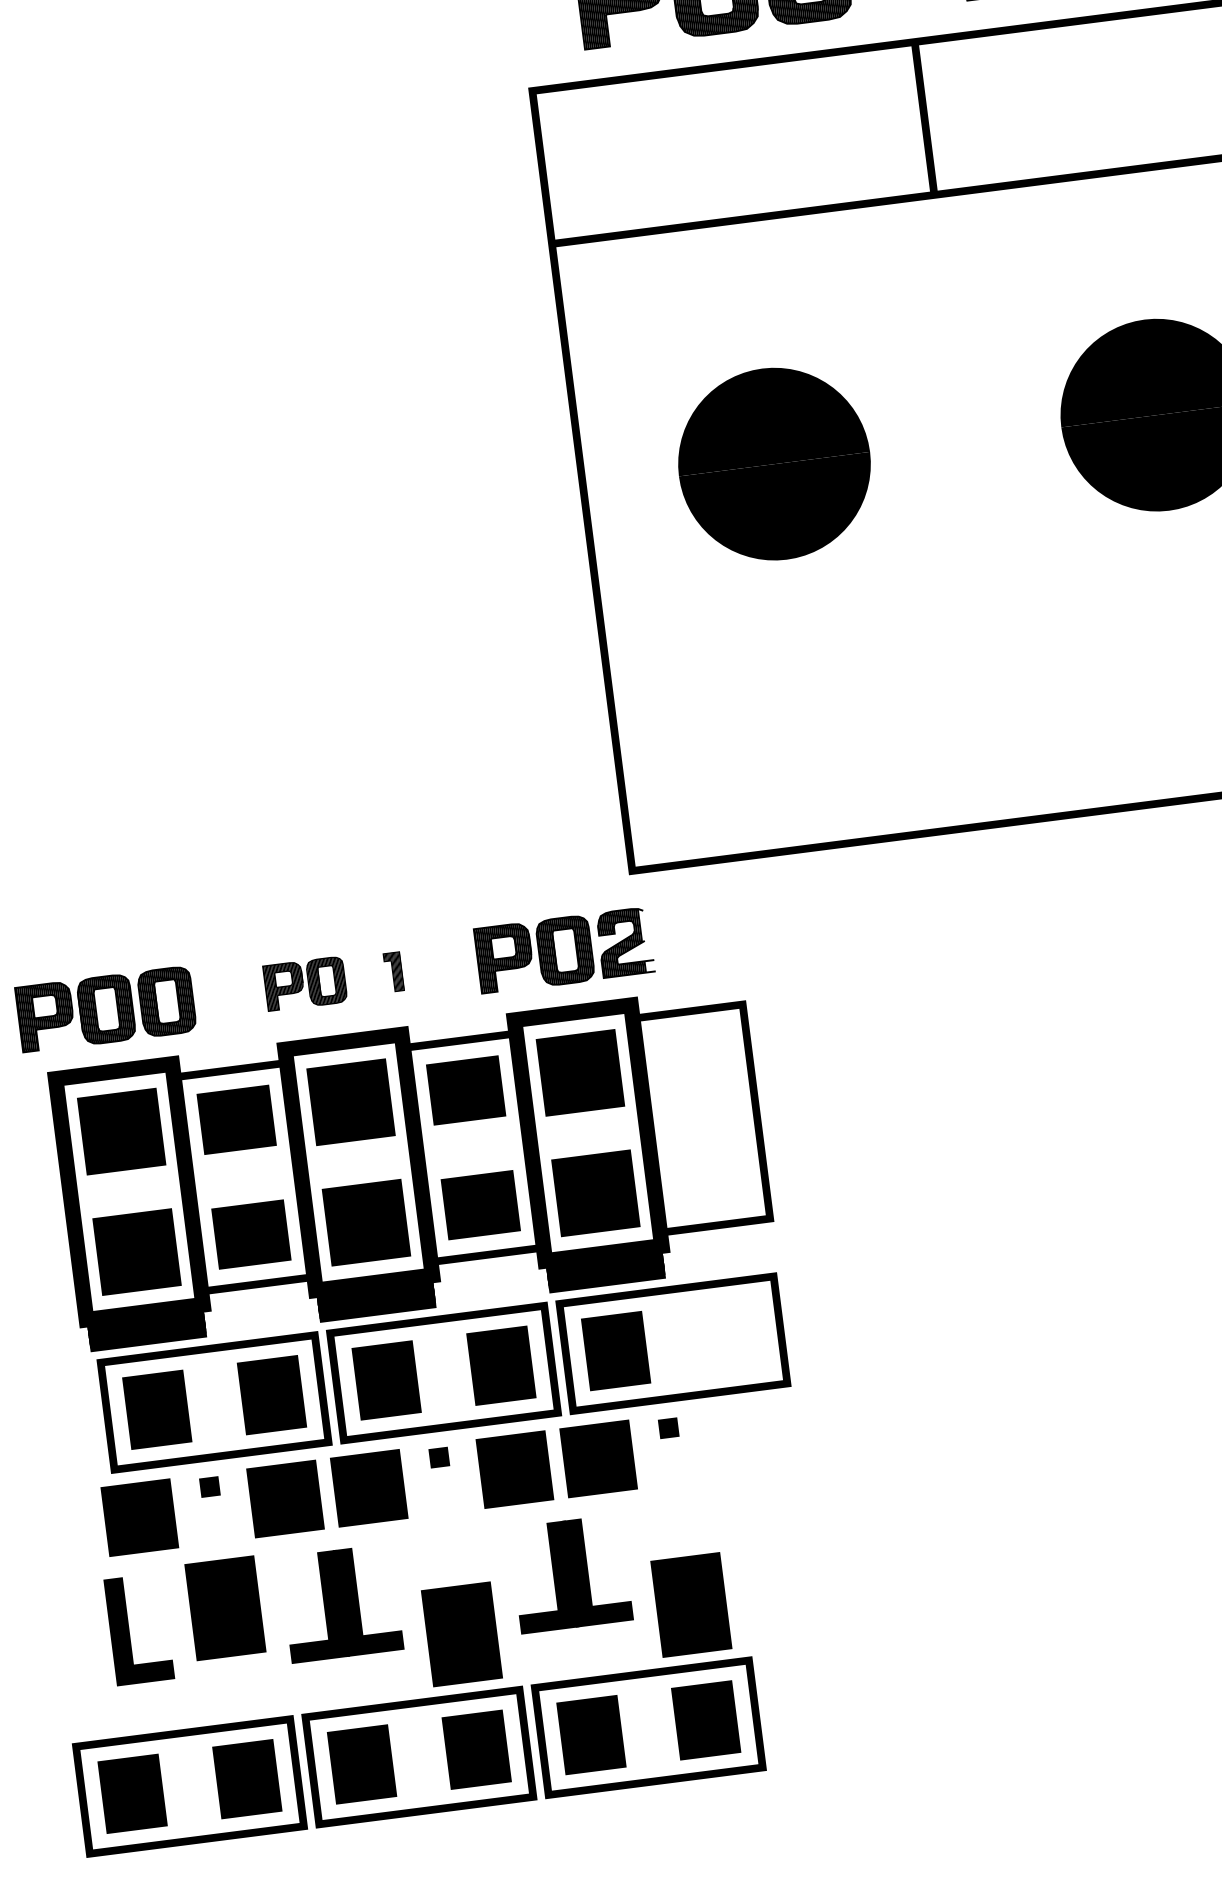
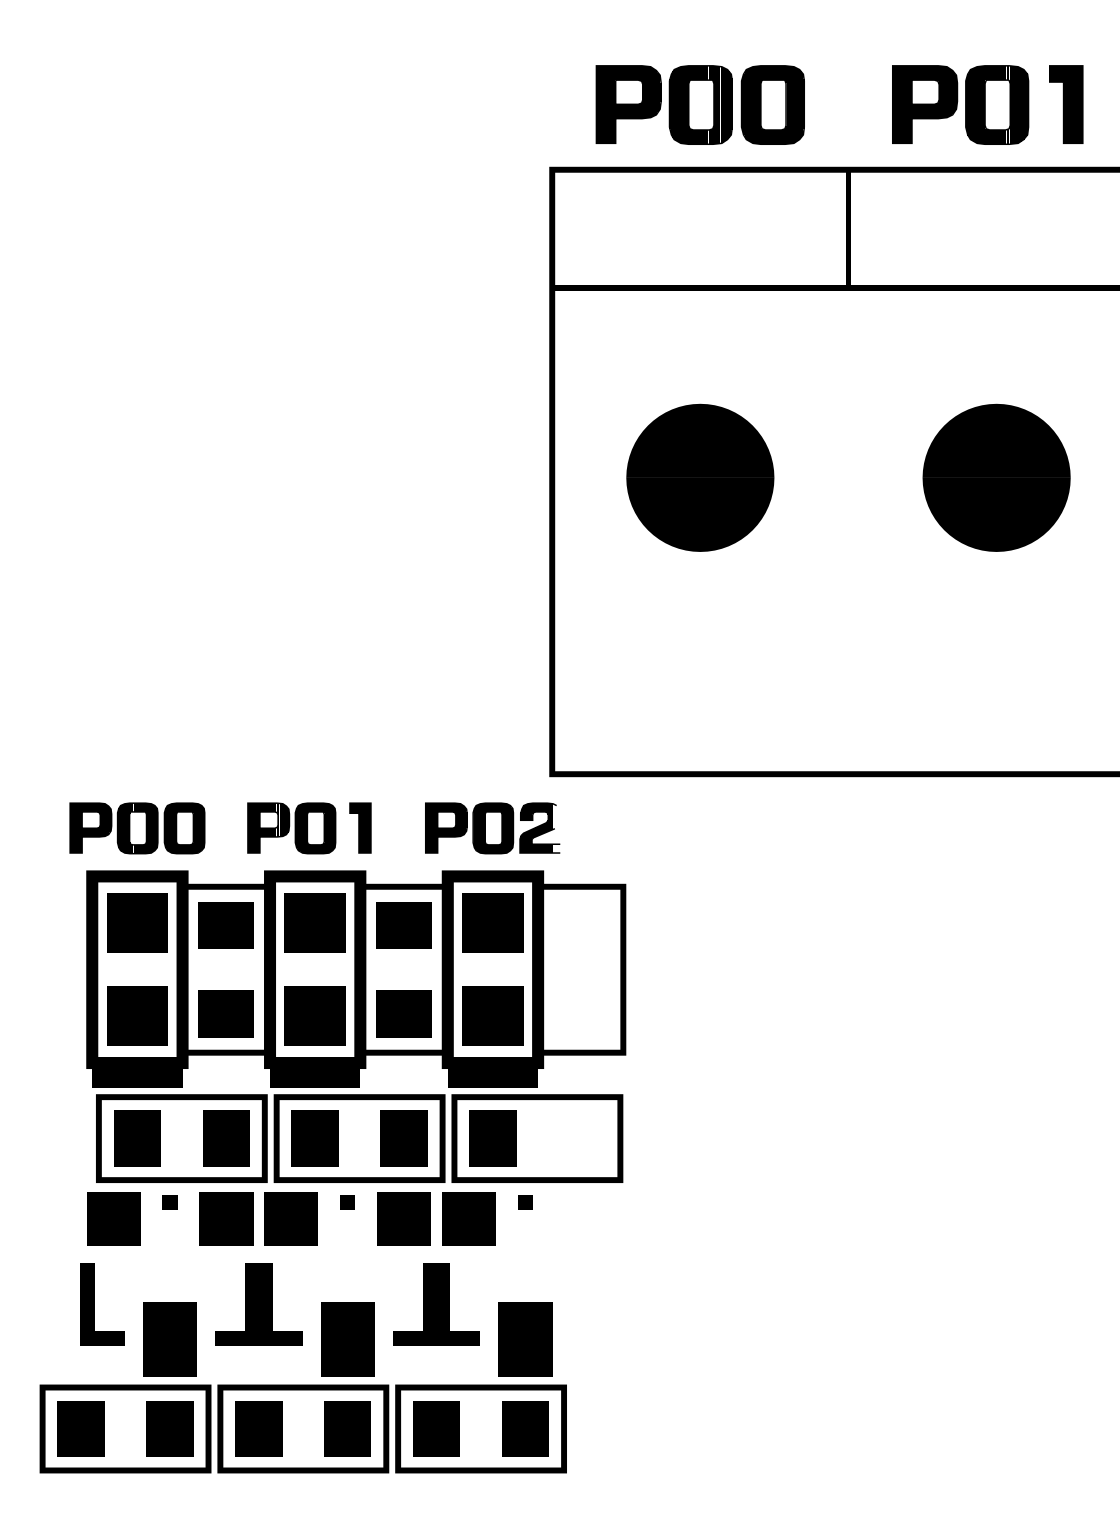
part: (393, 971) -> (360, 827), size x1.67
part: (304, 984) -> (291, 828), size x1.43
part: (224, 1608) -> (169, 1339), moved

